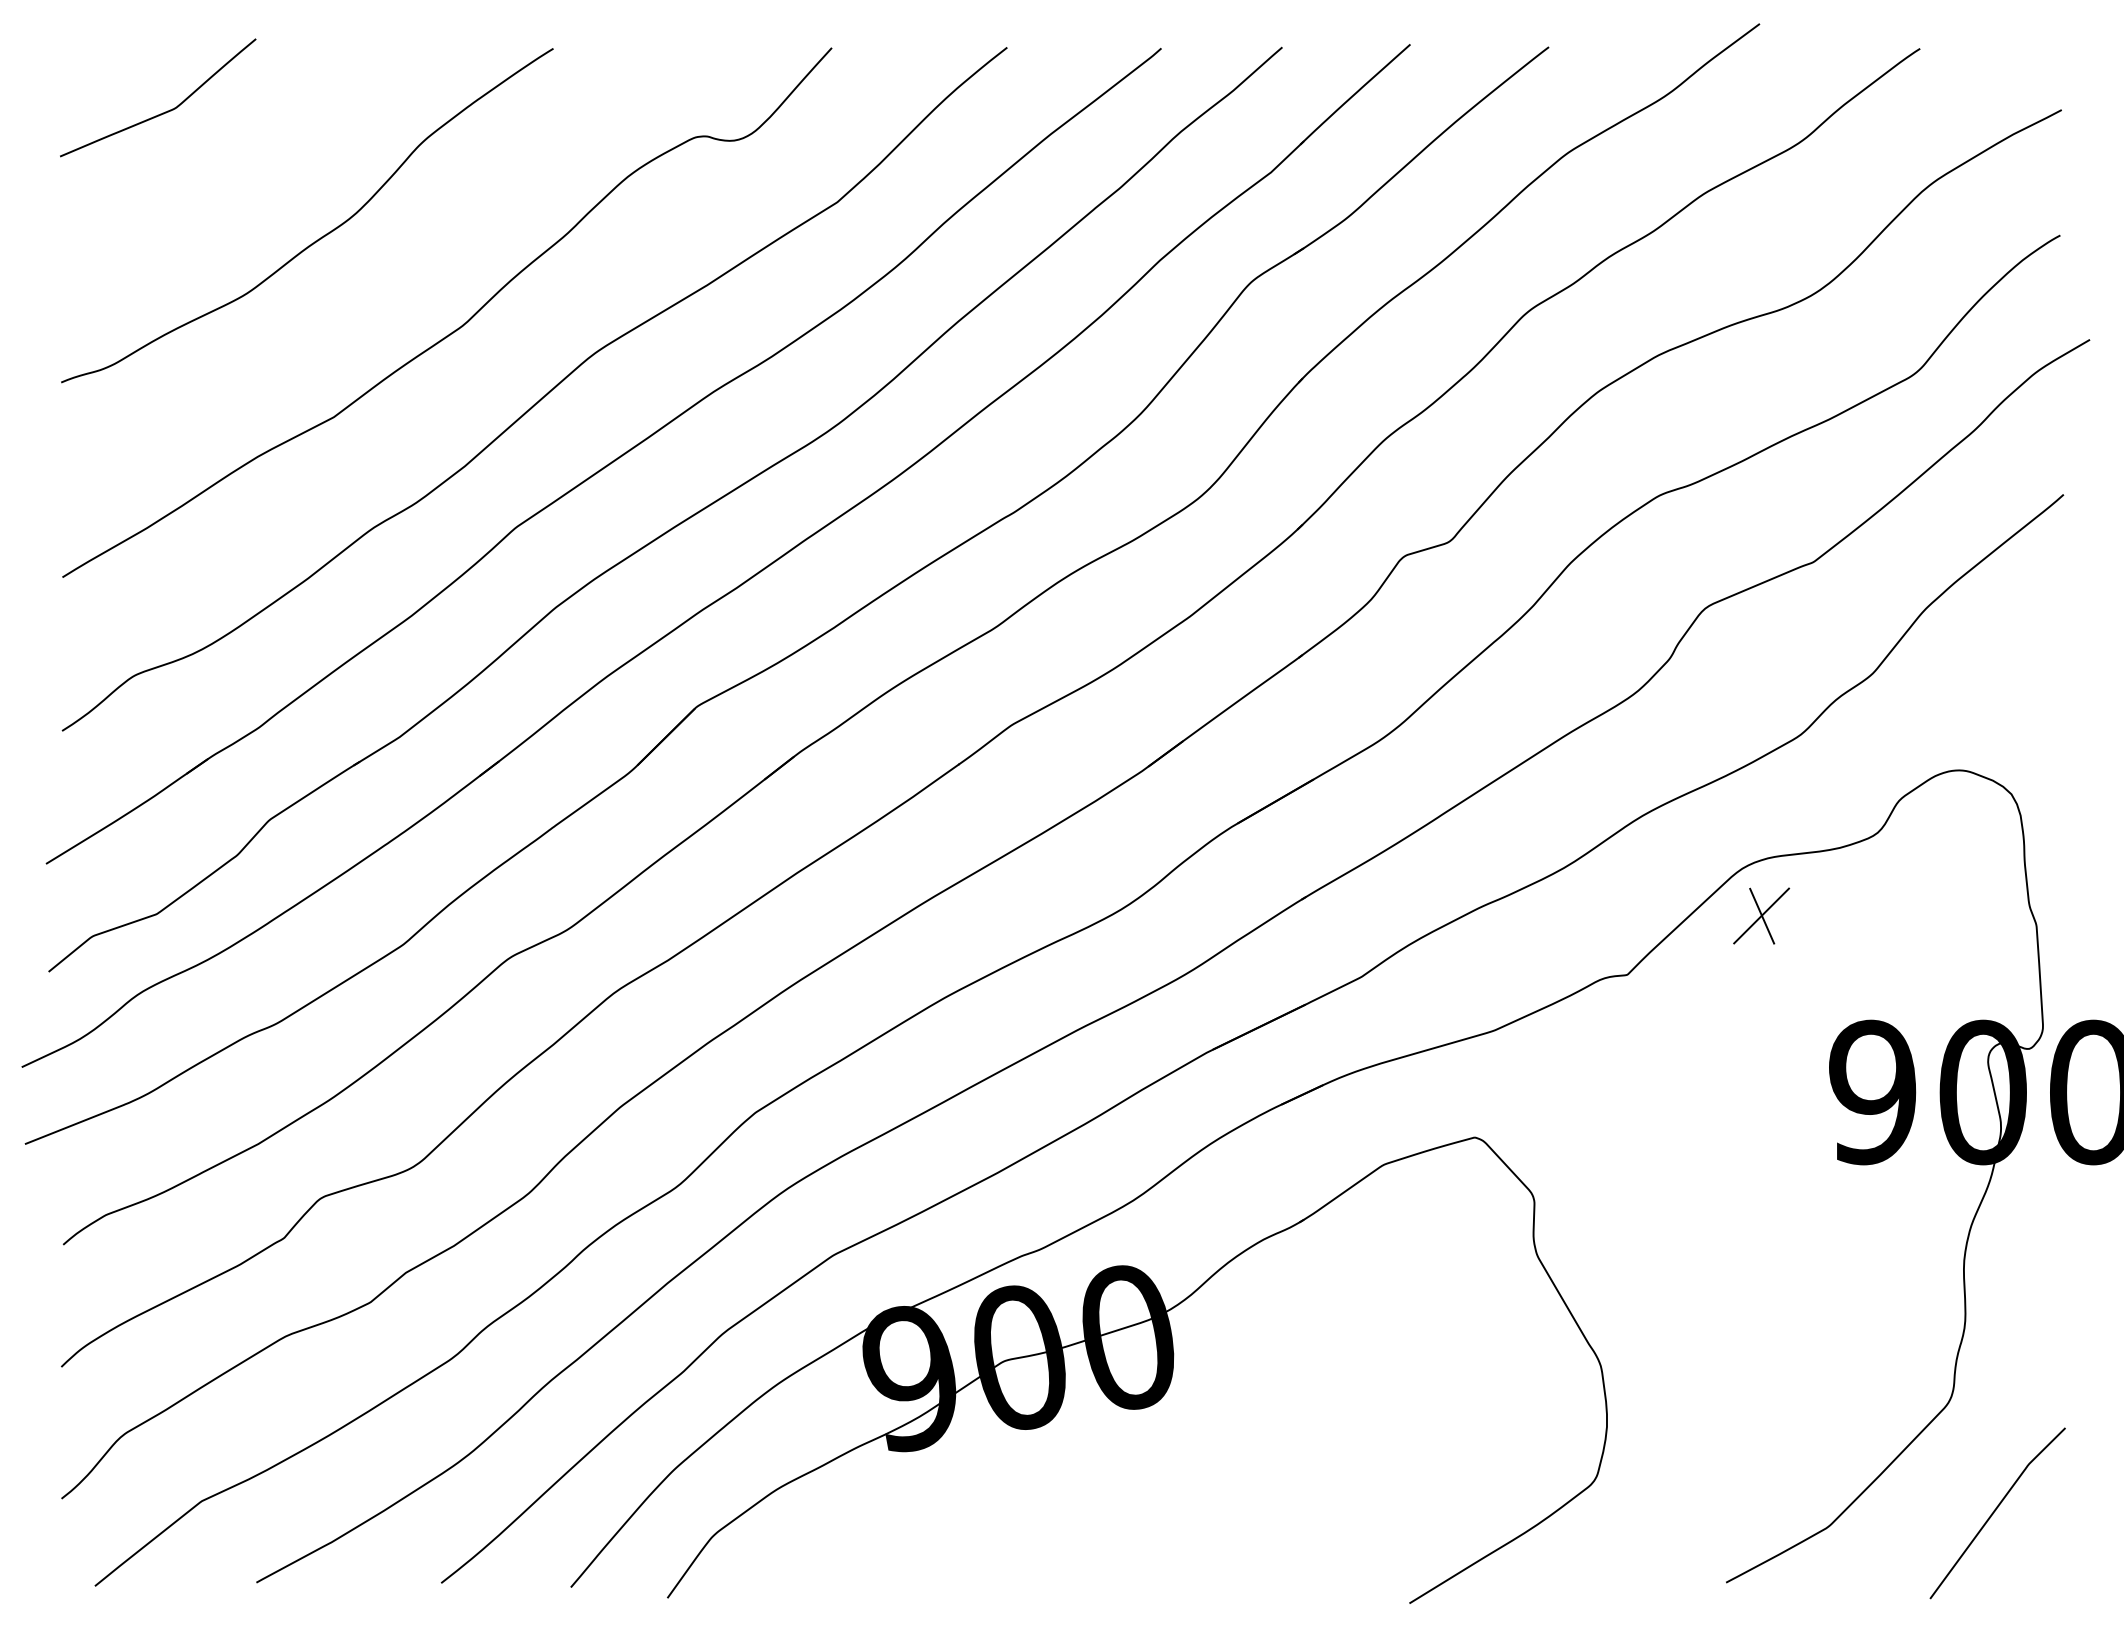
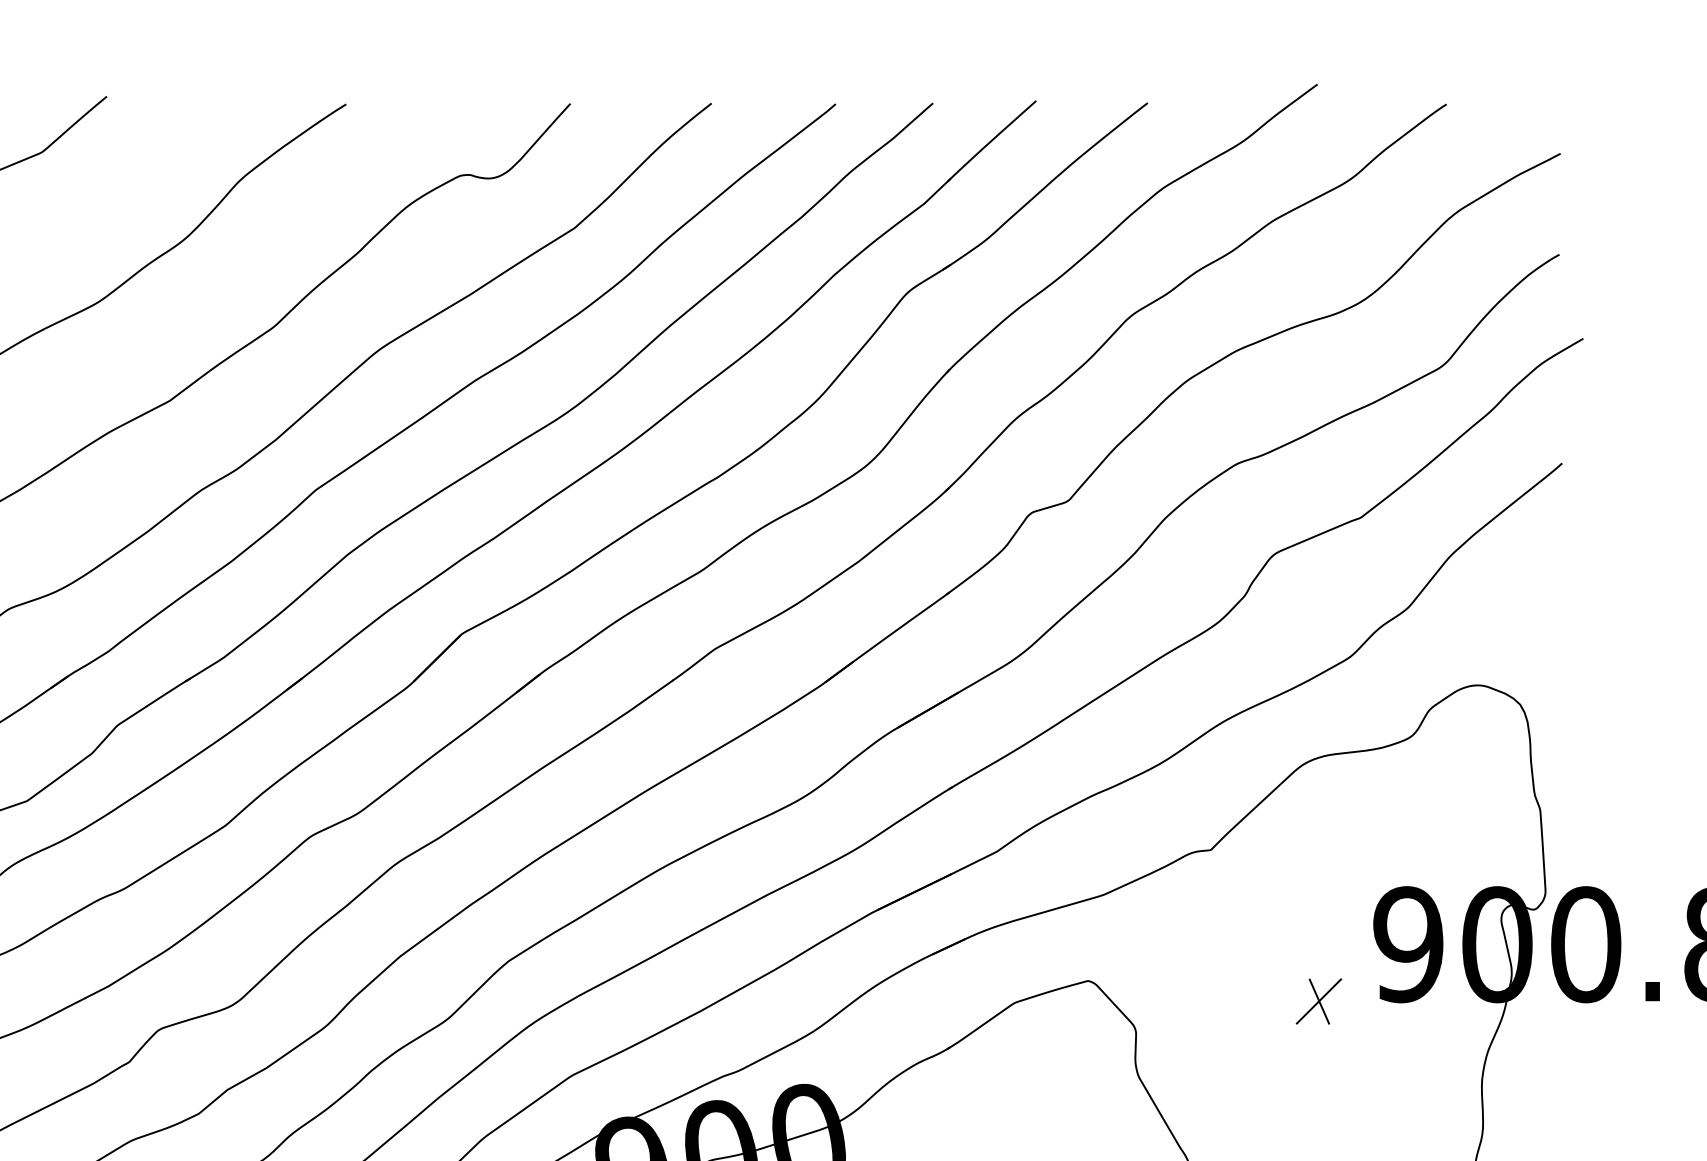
part: (1761, 915) -> (1318, 1001), moved

